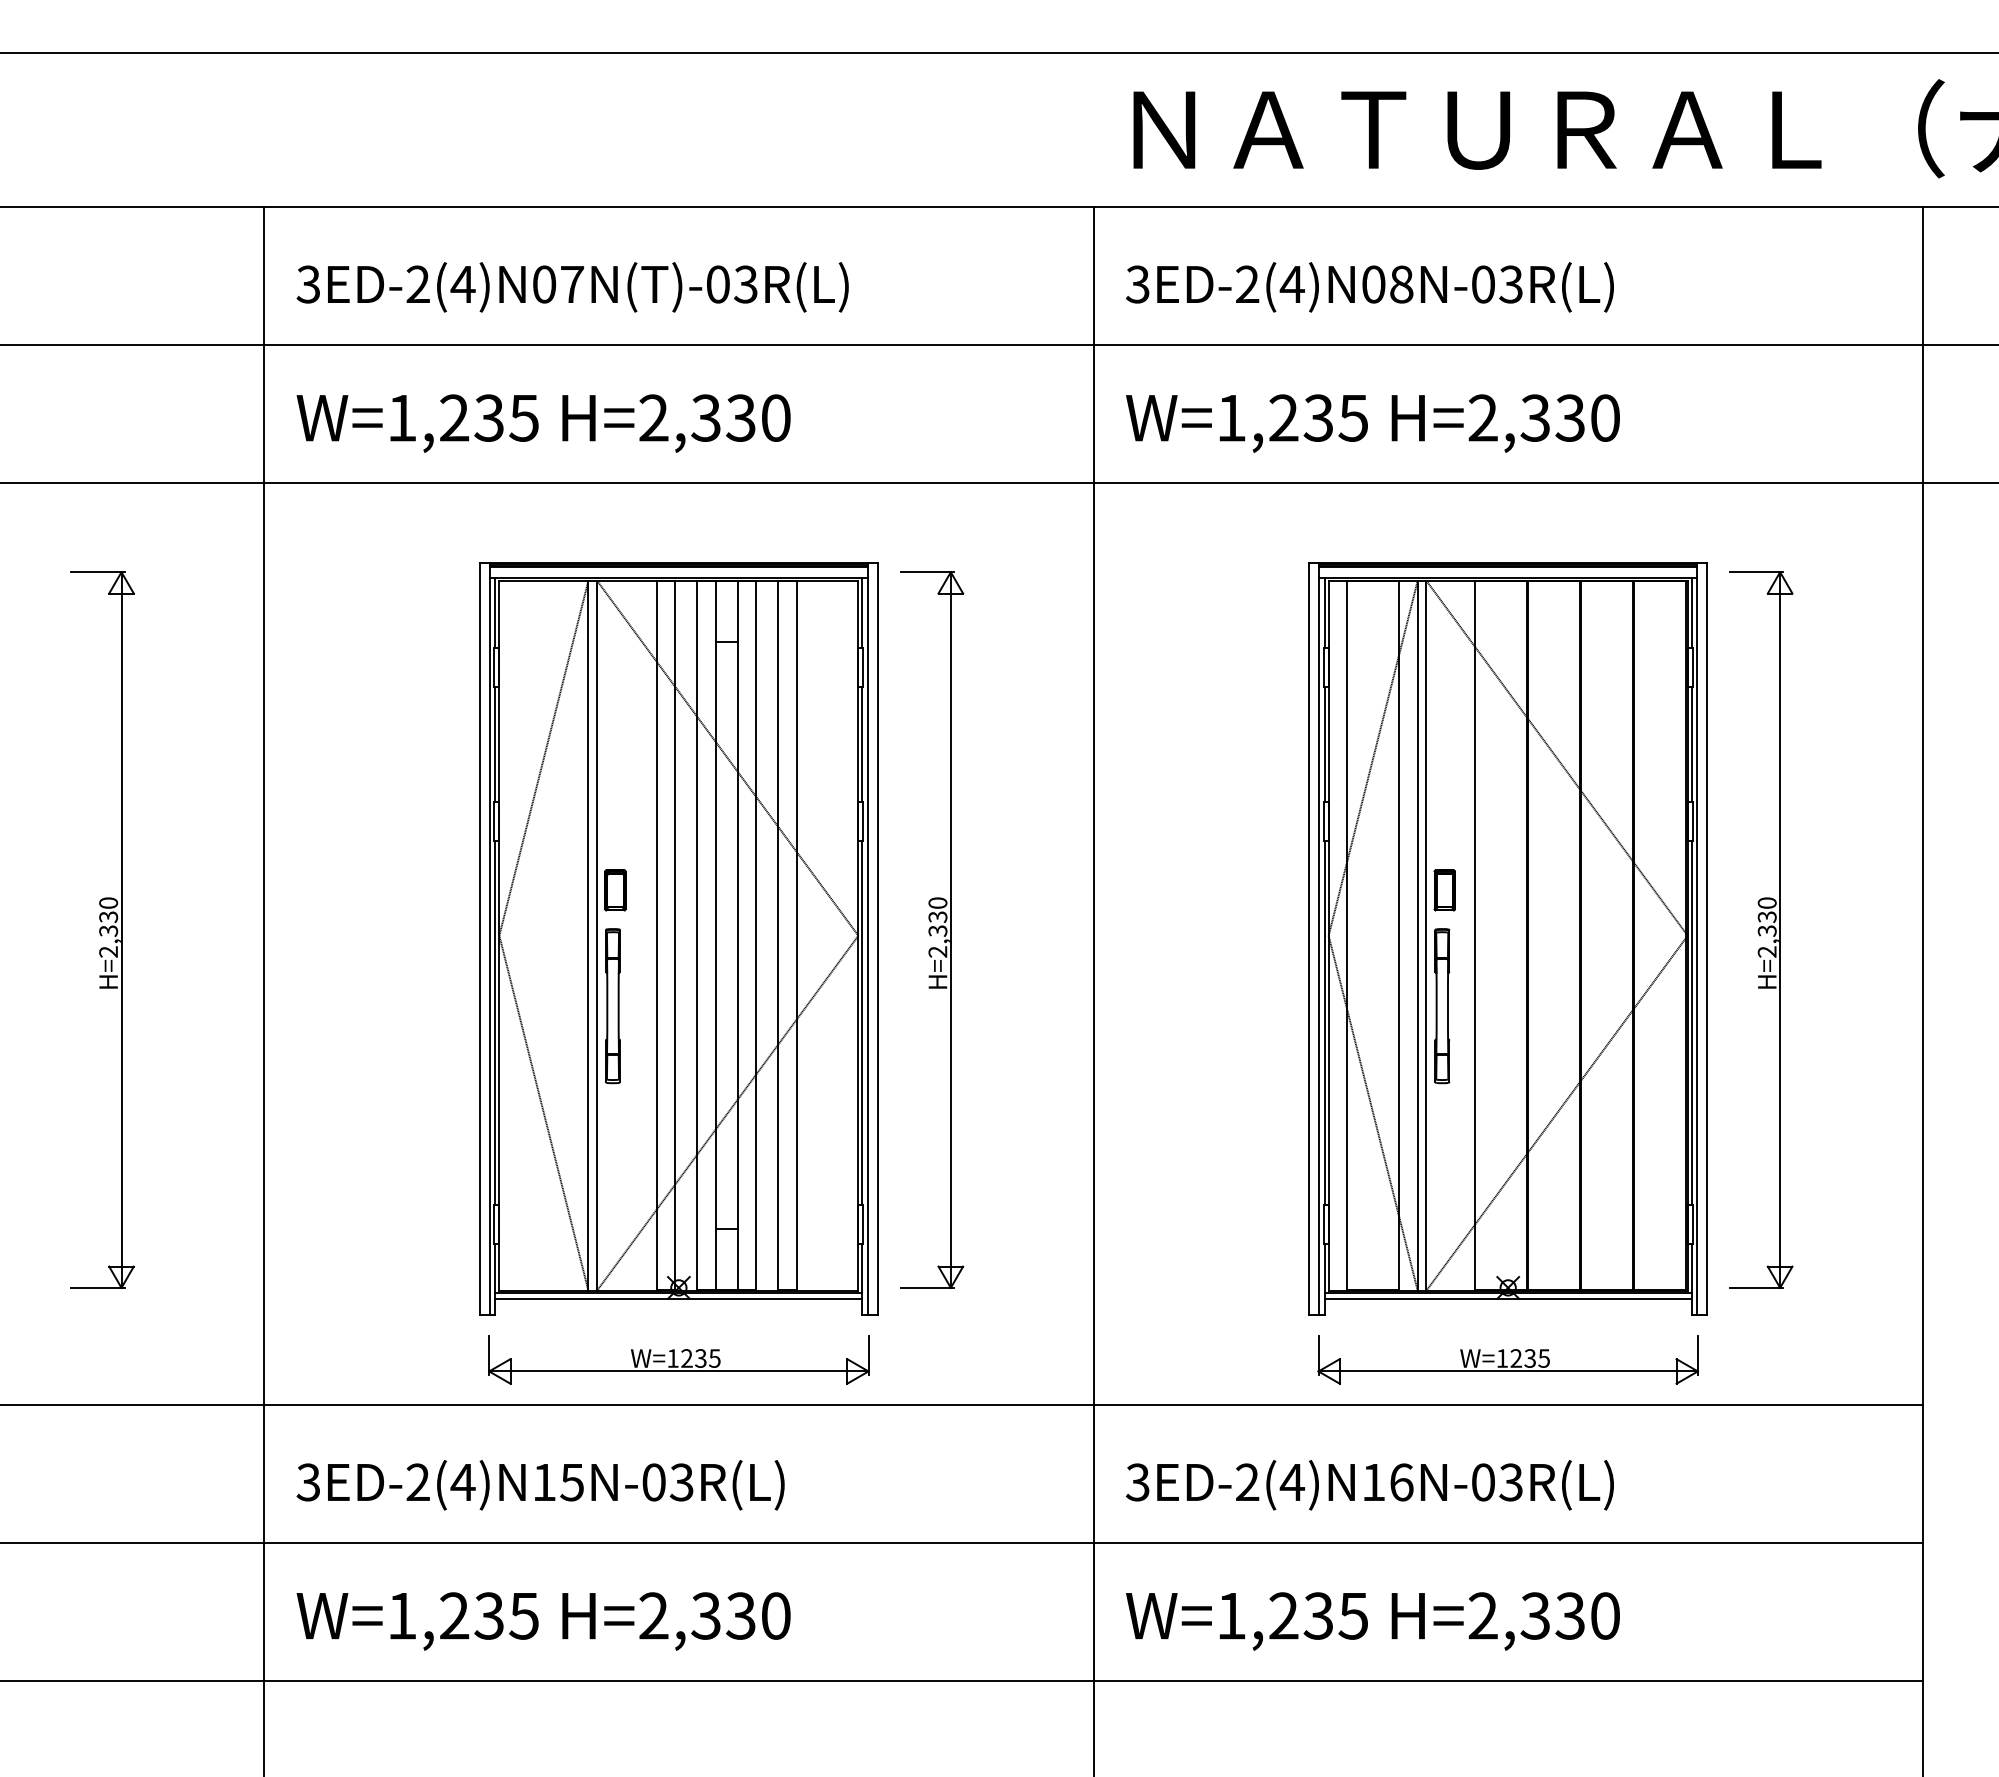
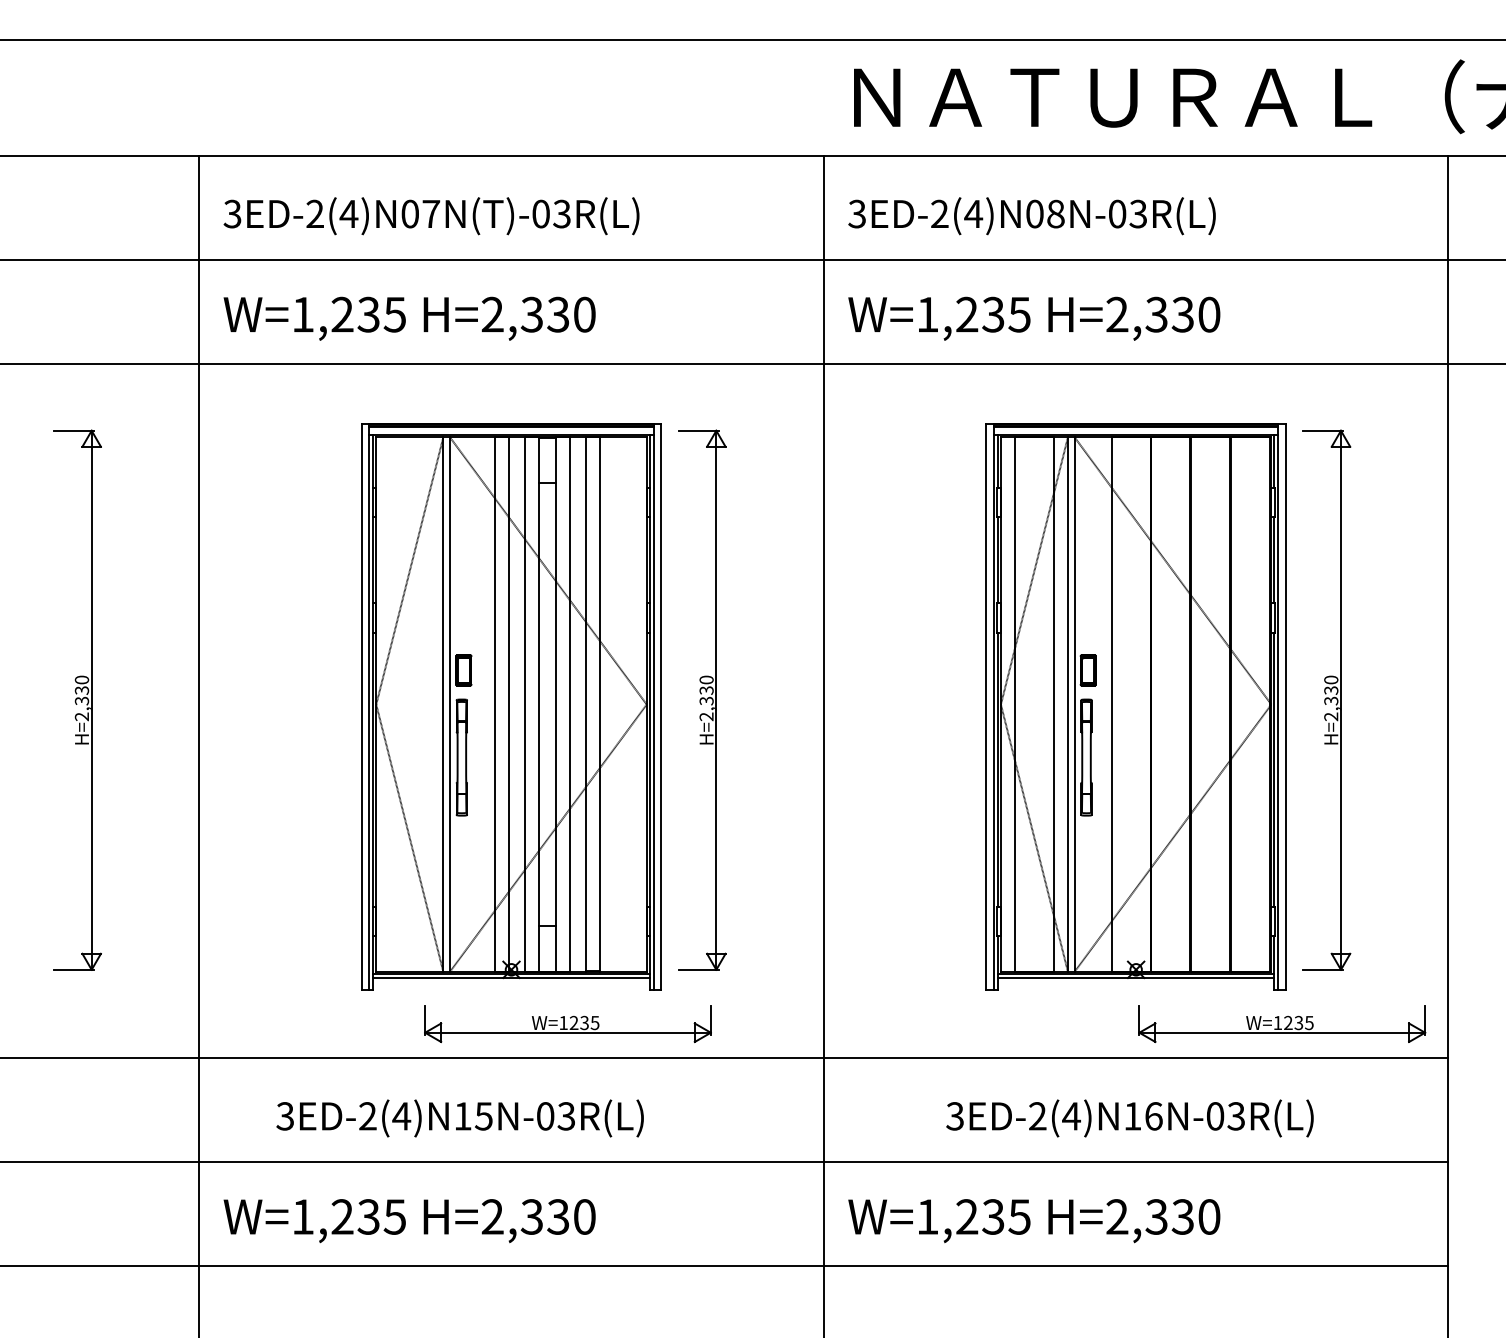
part: (678, 1359) -> (567, 1023), moved
part: (1507, 1359) -> (1281, 1023), moved
text: (540, 1485) -> (460, 1118), moved
text: (1369, 1485) -> (1129, 1118), moved

